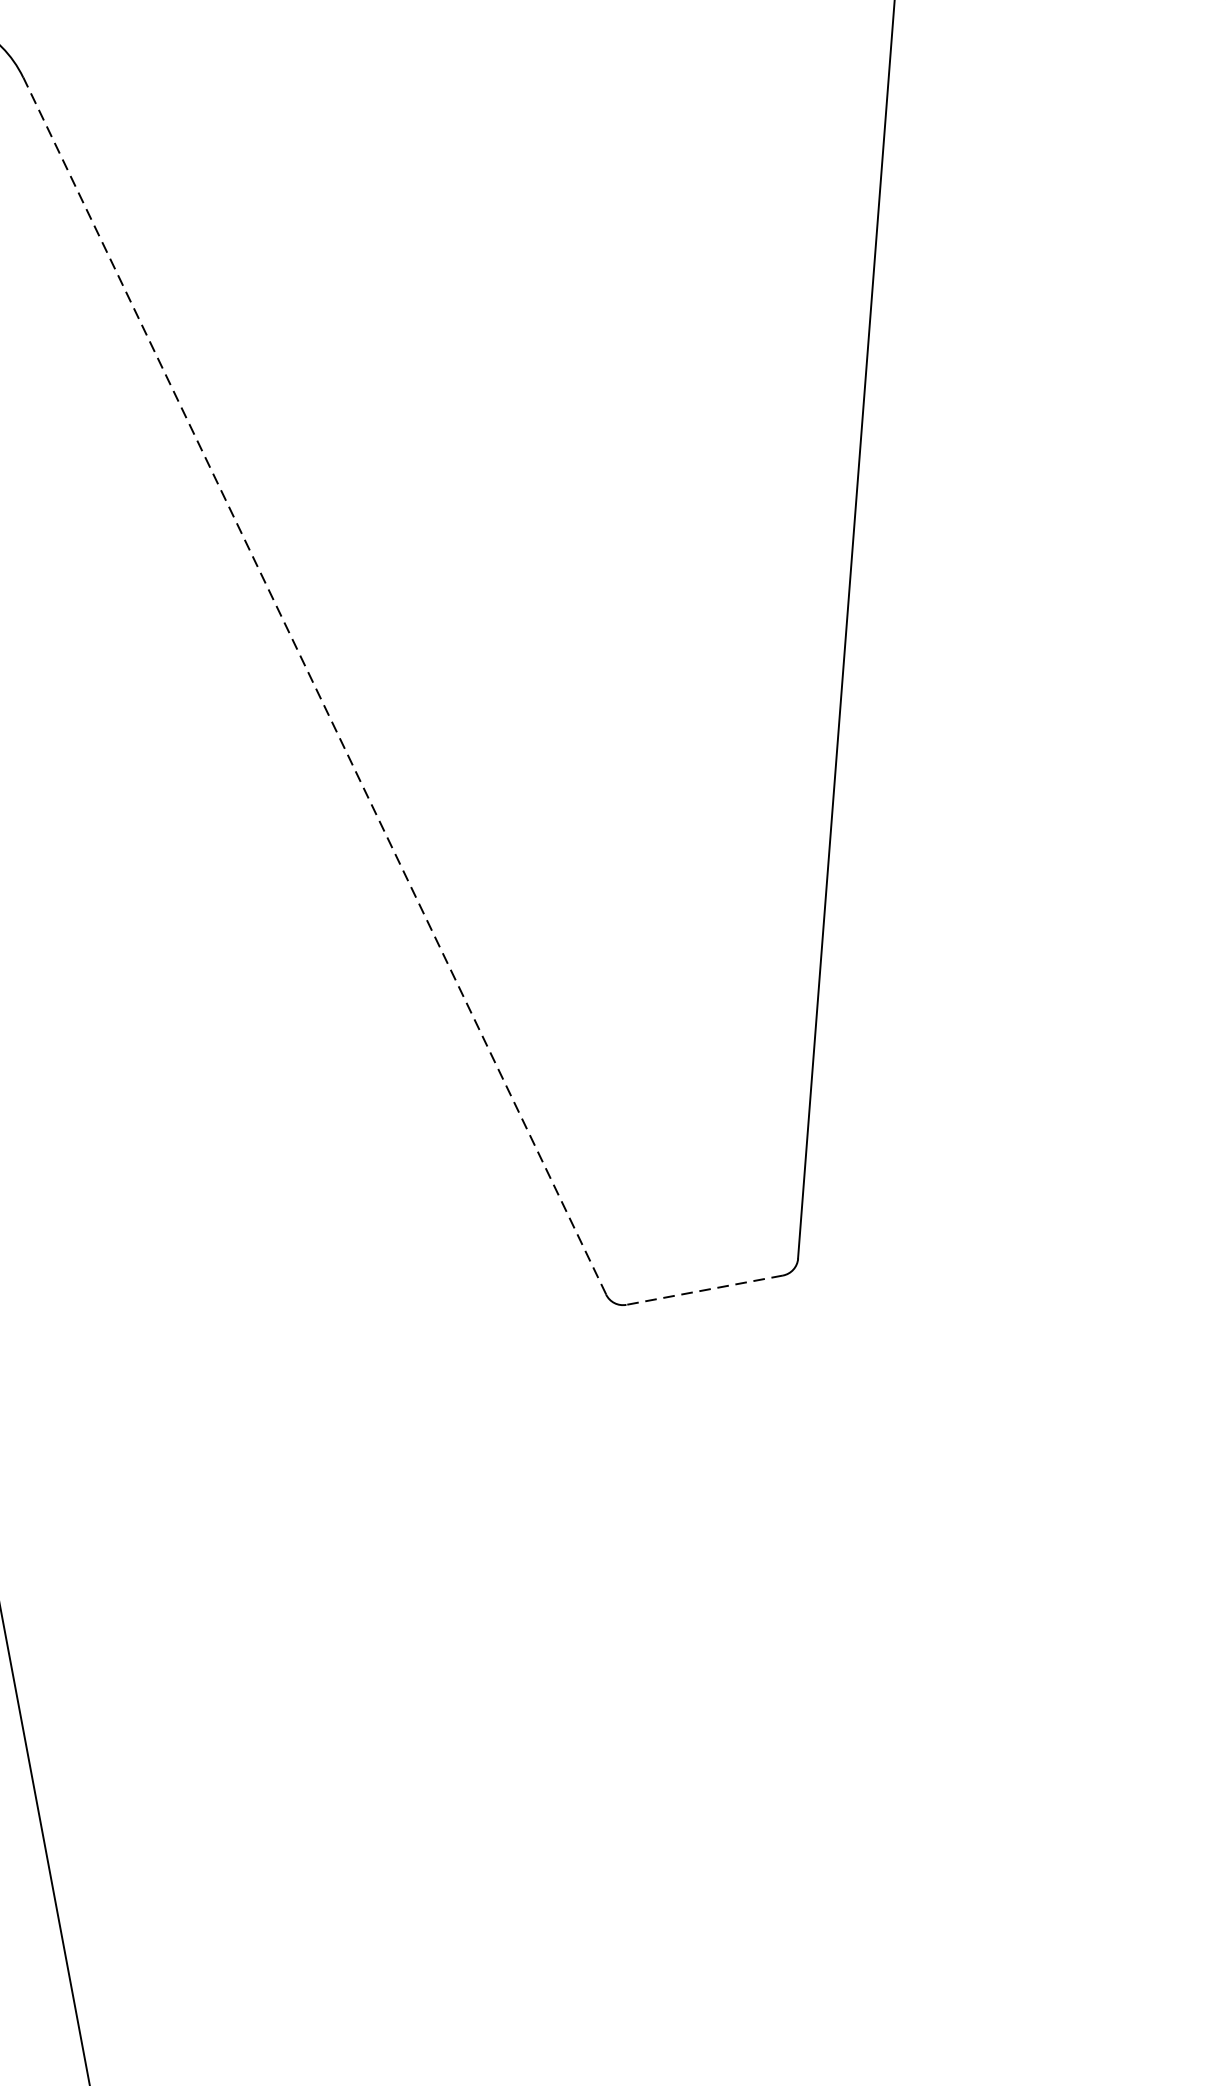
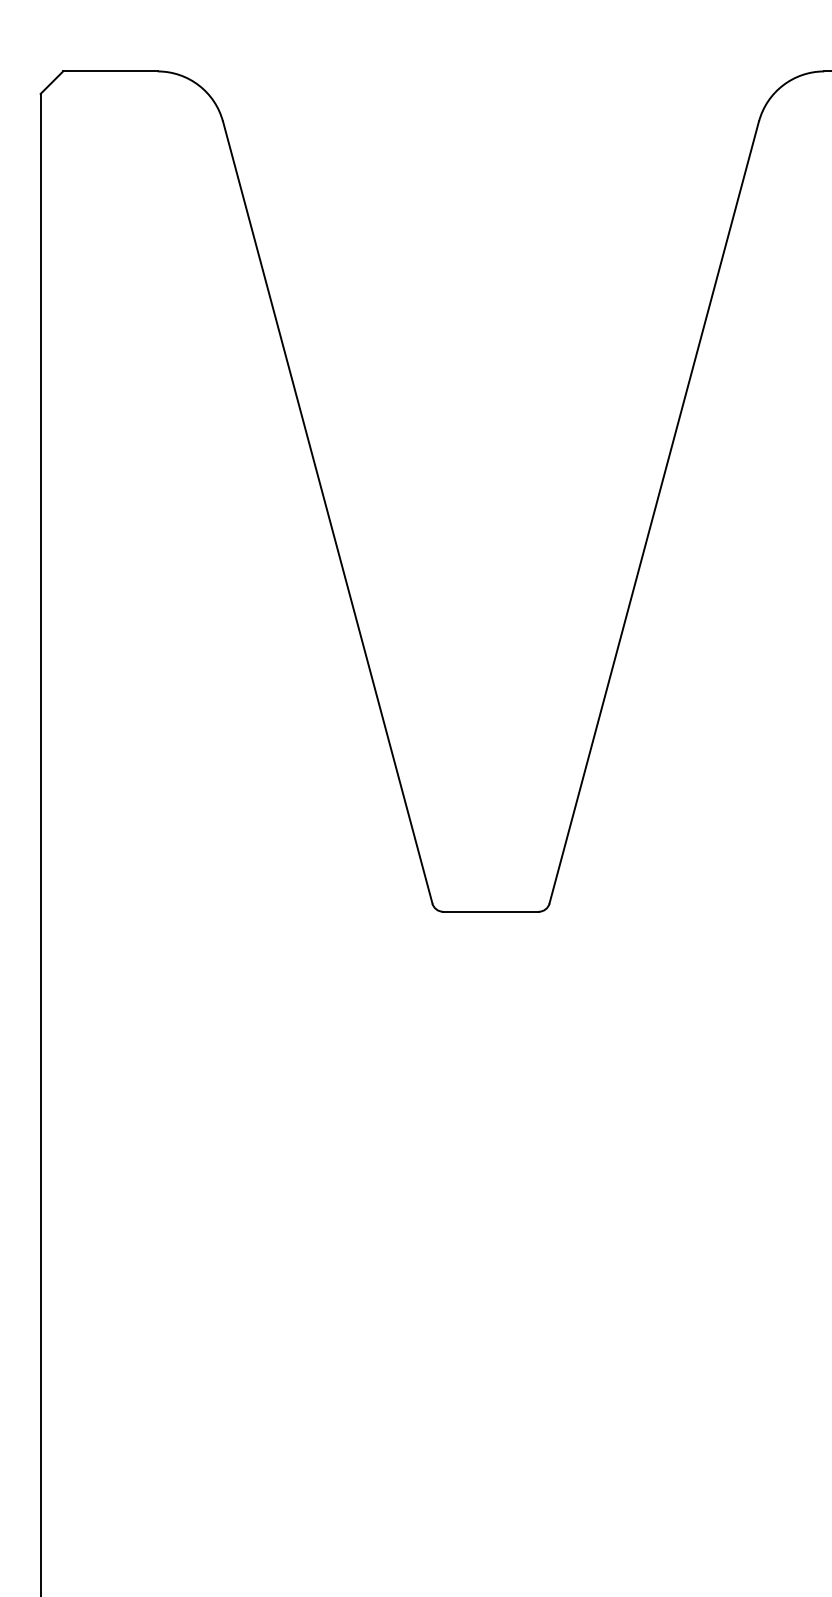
line: (314, 686) -> (327, 512), dashed -> solid
line: (705, 1289) -> (491, 911), dashed -> solid

